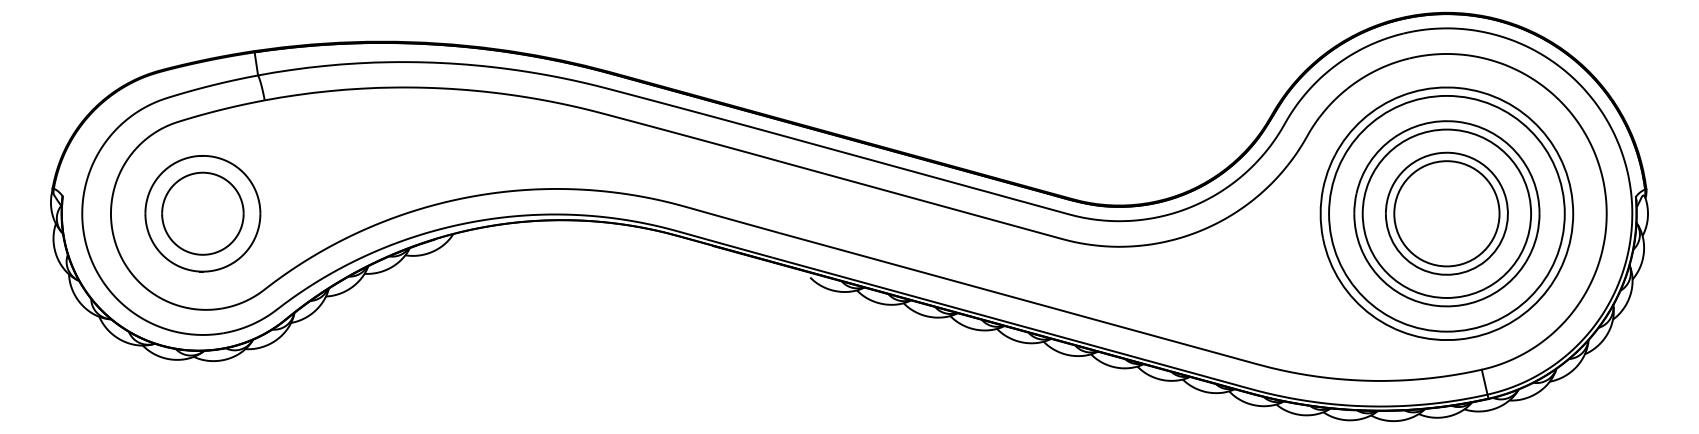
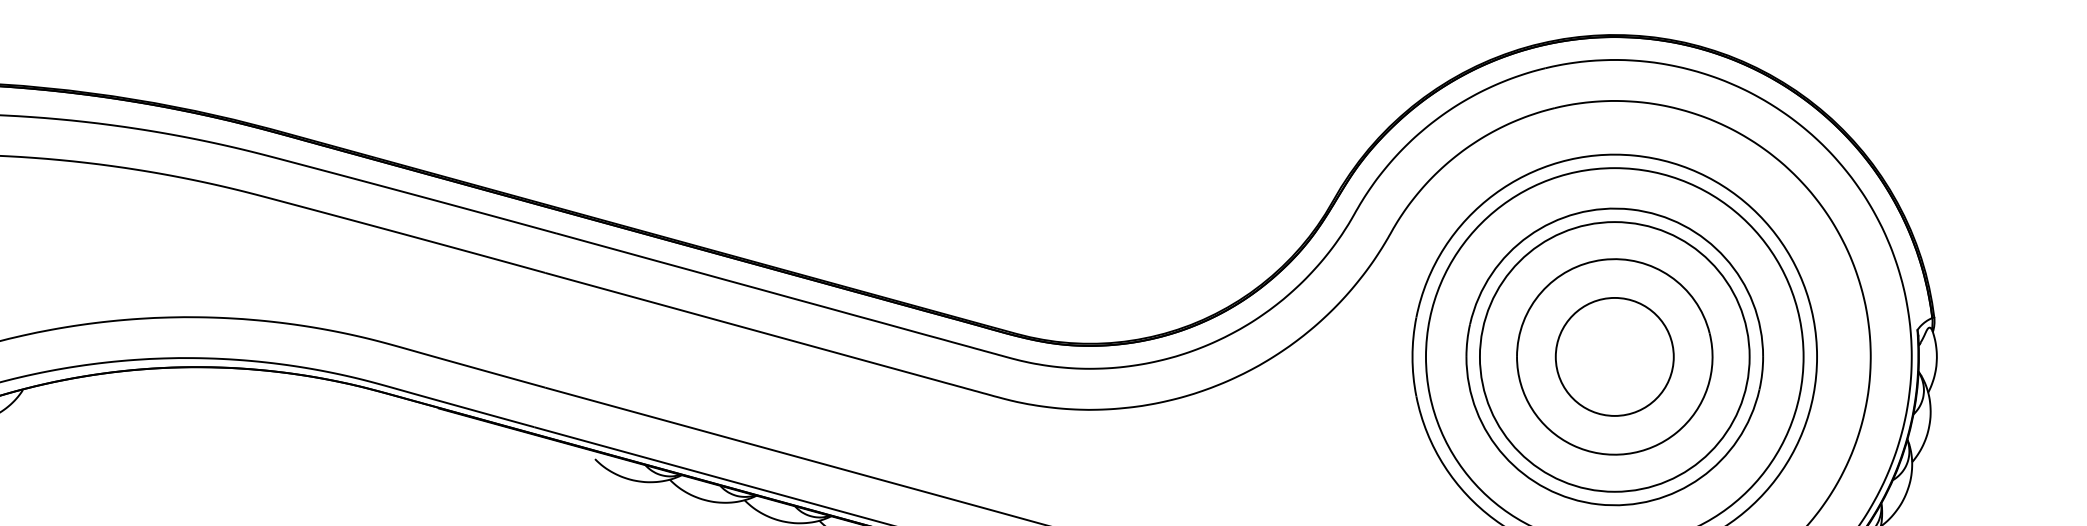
circle: (1446, 213) -> (1614, 356), size x0.7

